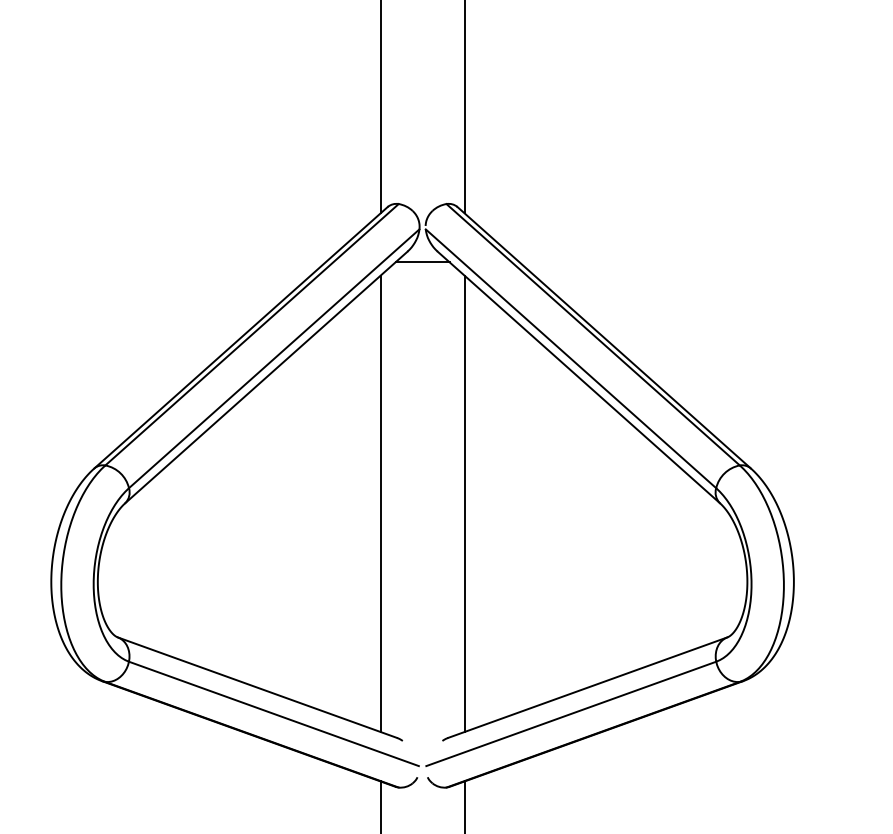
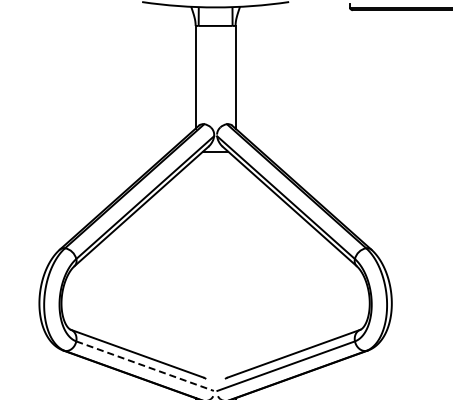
line: (380, 503) -> (195, 266), removed
line: (464, 503) -> (235, 266), removed
line: (274, 714) -> (145, 366), solid -> dashed

